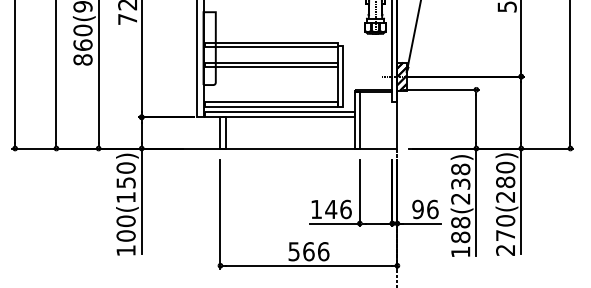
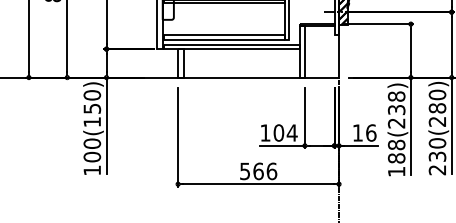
text: (338, 209) -> (285, 133), 146 -> 104
text: (417, 209) -> (357, 133), 96 -> 16
text: (505, 235) -> (437, 156), 270(280) -> 230(280)

